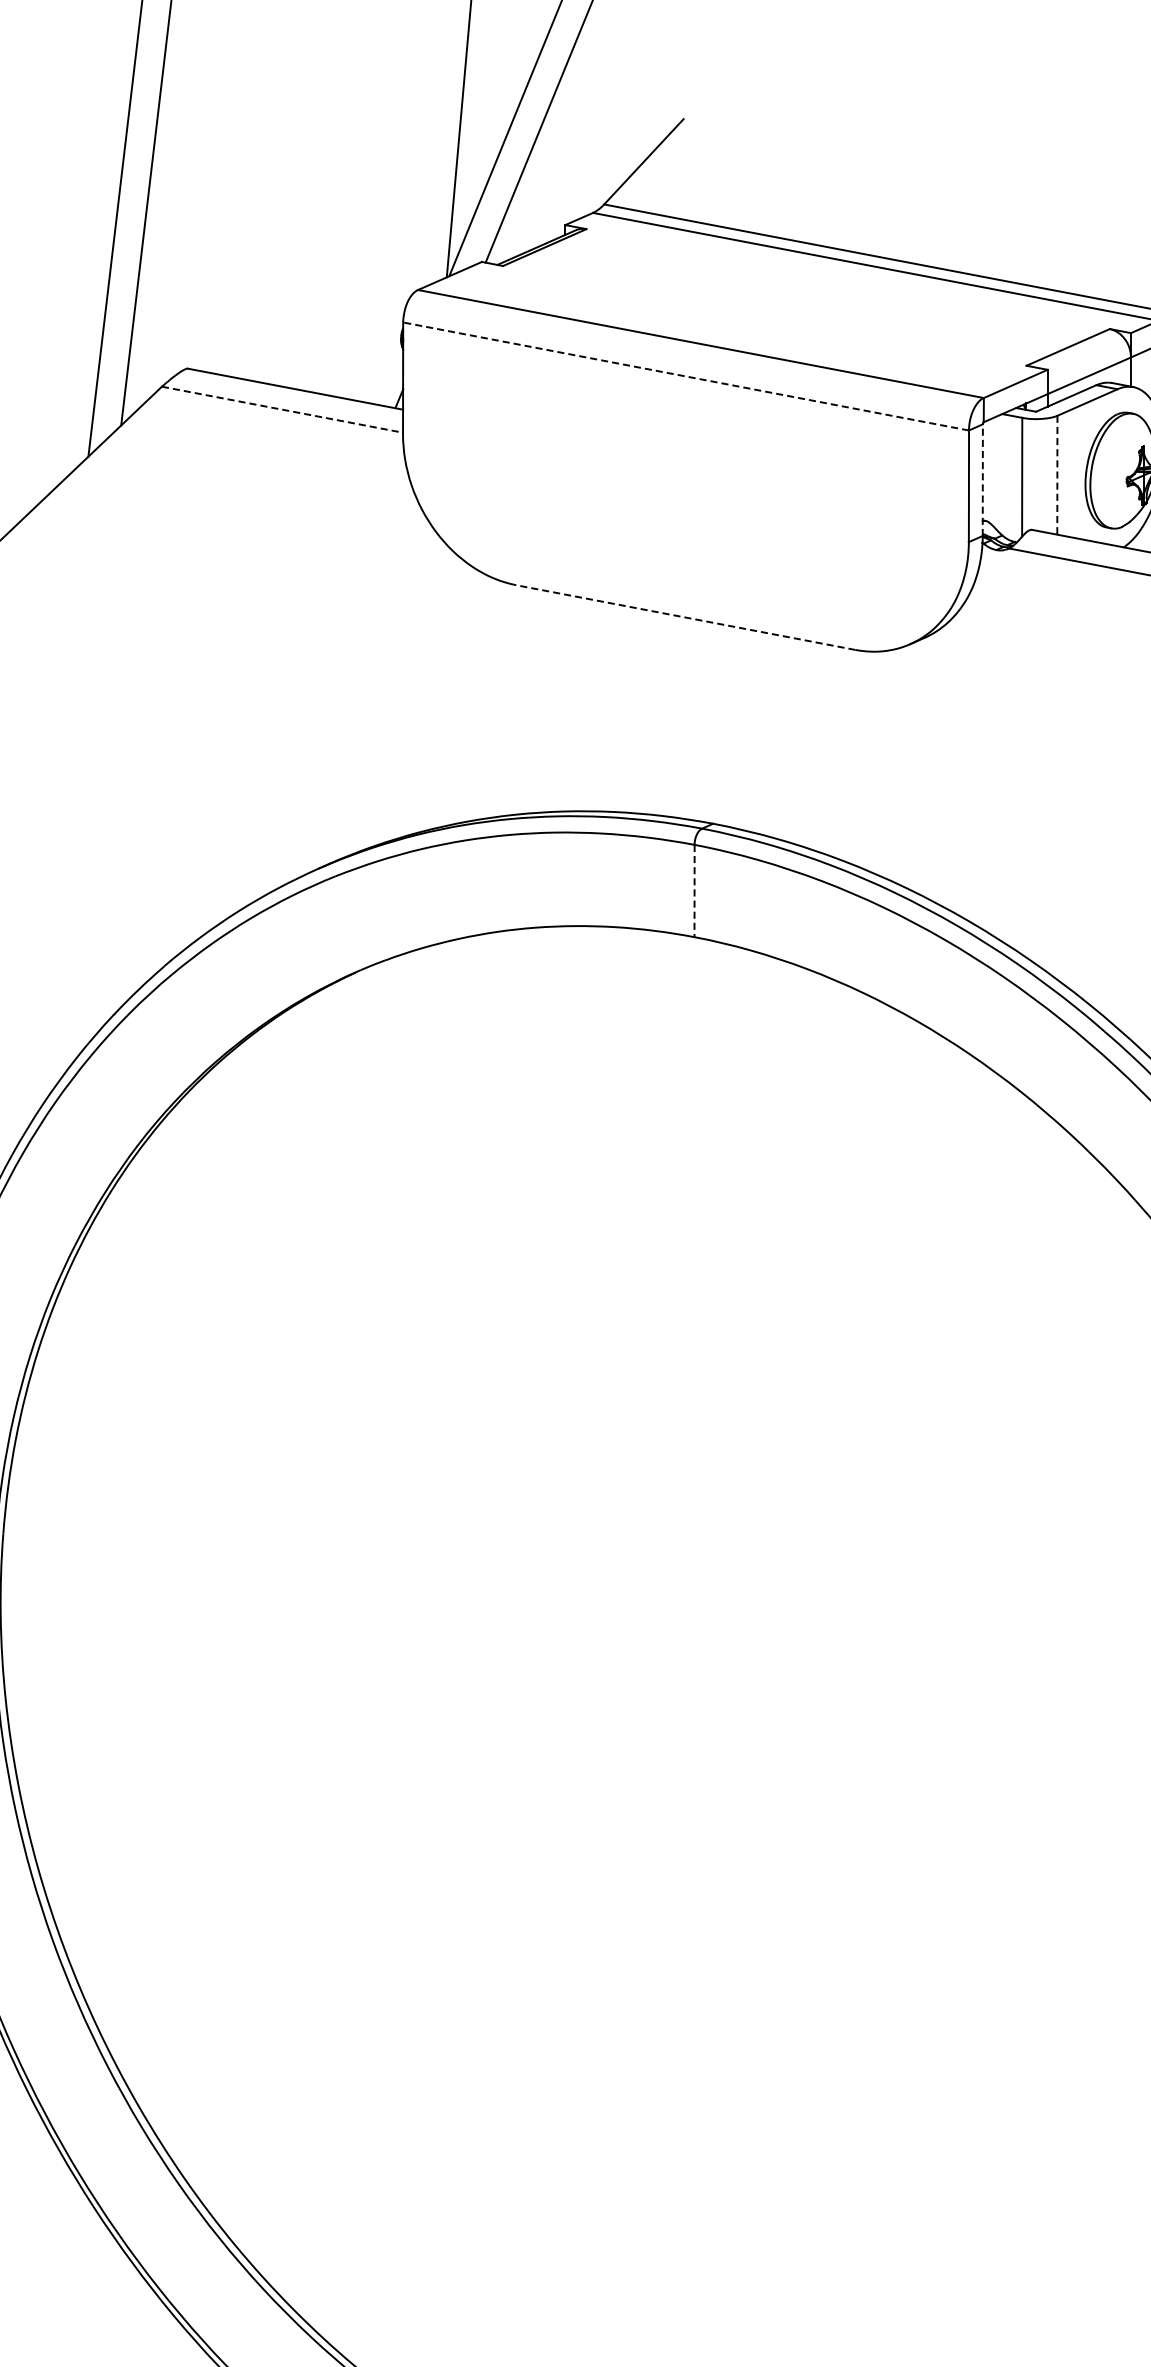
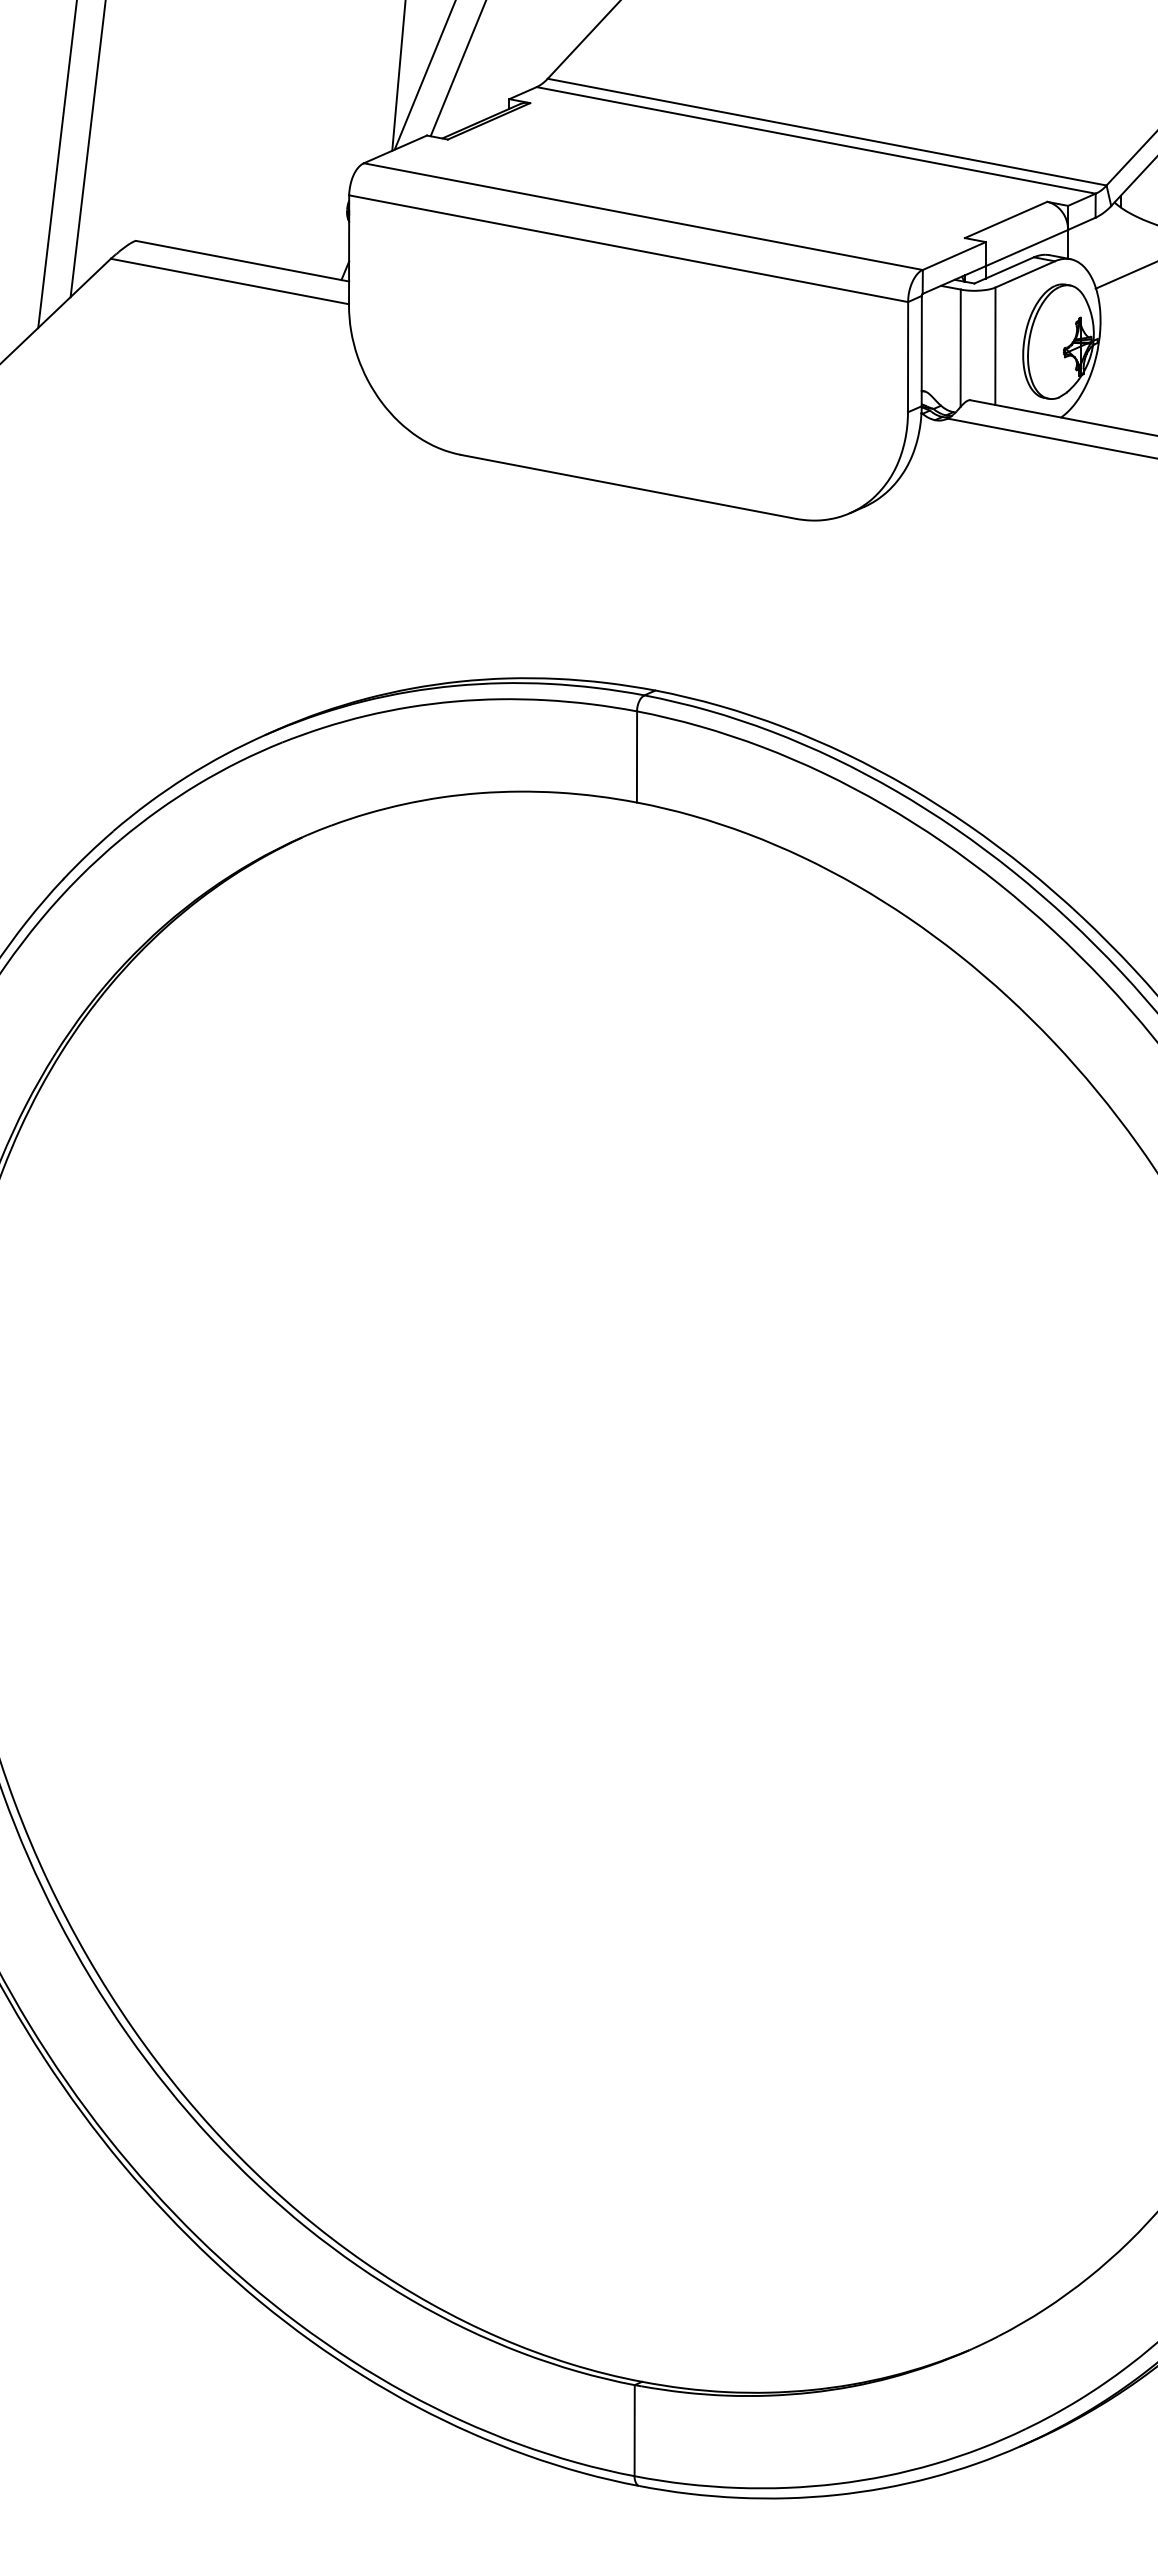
line: (685, 376) -> (628, 248), dashed -> solid
line: (283, 409) -> (230, 281), dashed -> solid
line: (1057, 475) -> (995, 346), dashed -> solid
line: (982, 479) -> (921, 350), dashed -> solid
line: (685, 617) -> (628, 486), dashed -> solid
line: (695, 891) -> (637, 757), dashed -> solid

